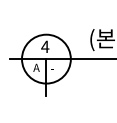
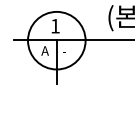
text: (45, 46) -> (55, 25), 4 -> 1

